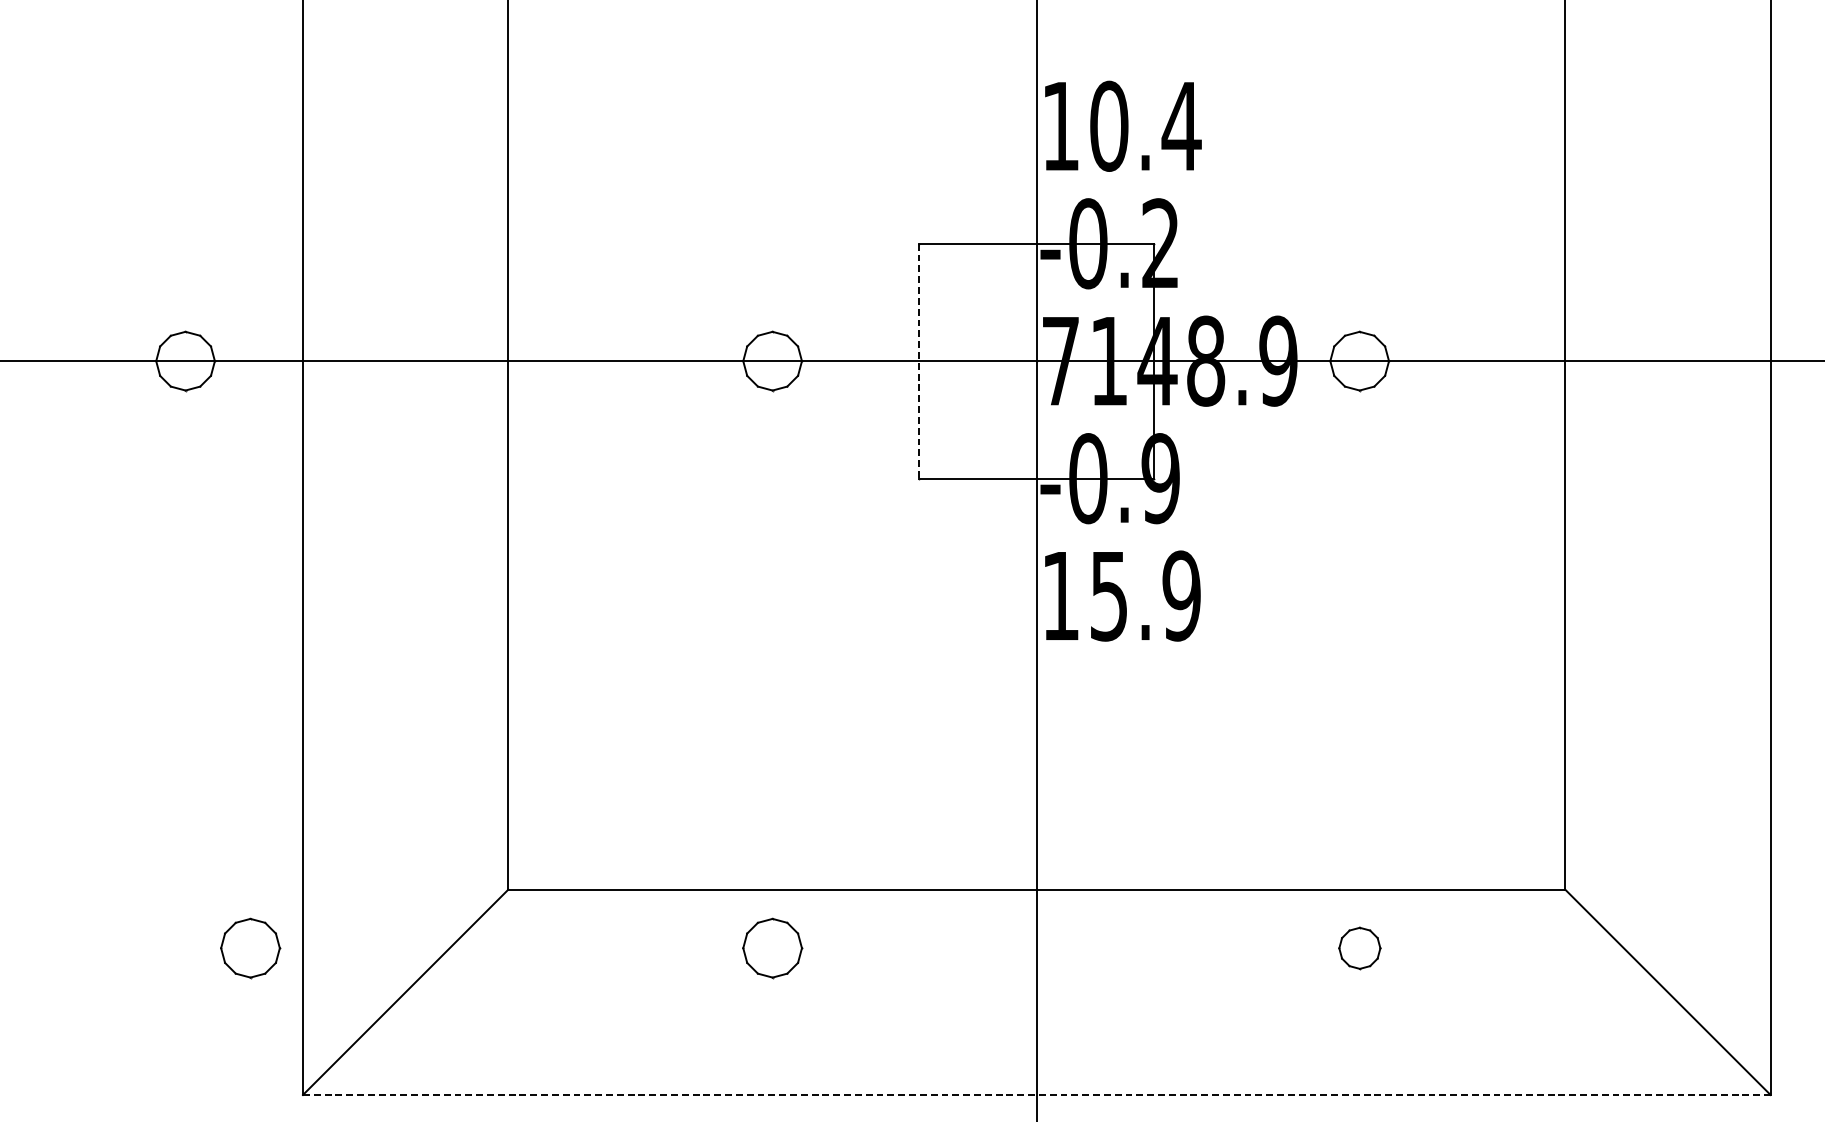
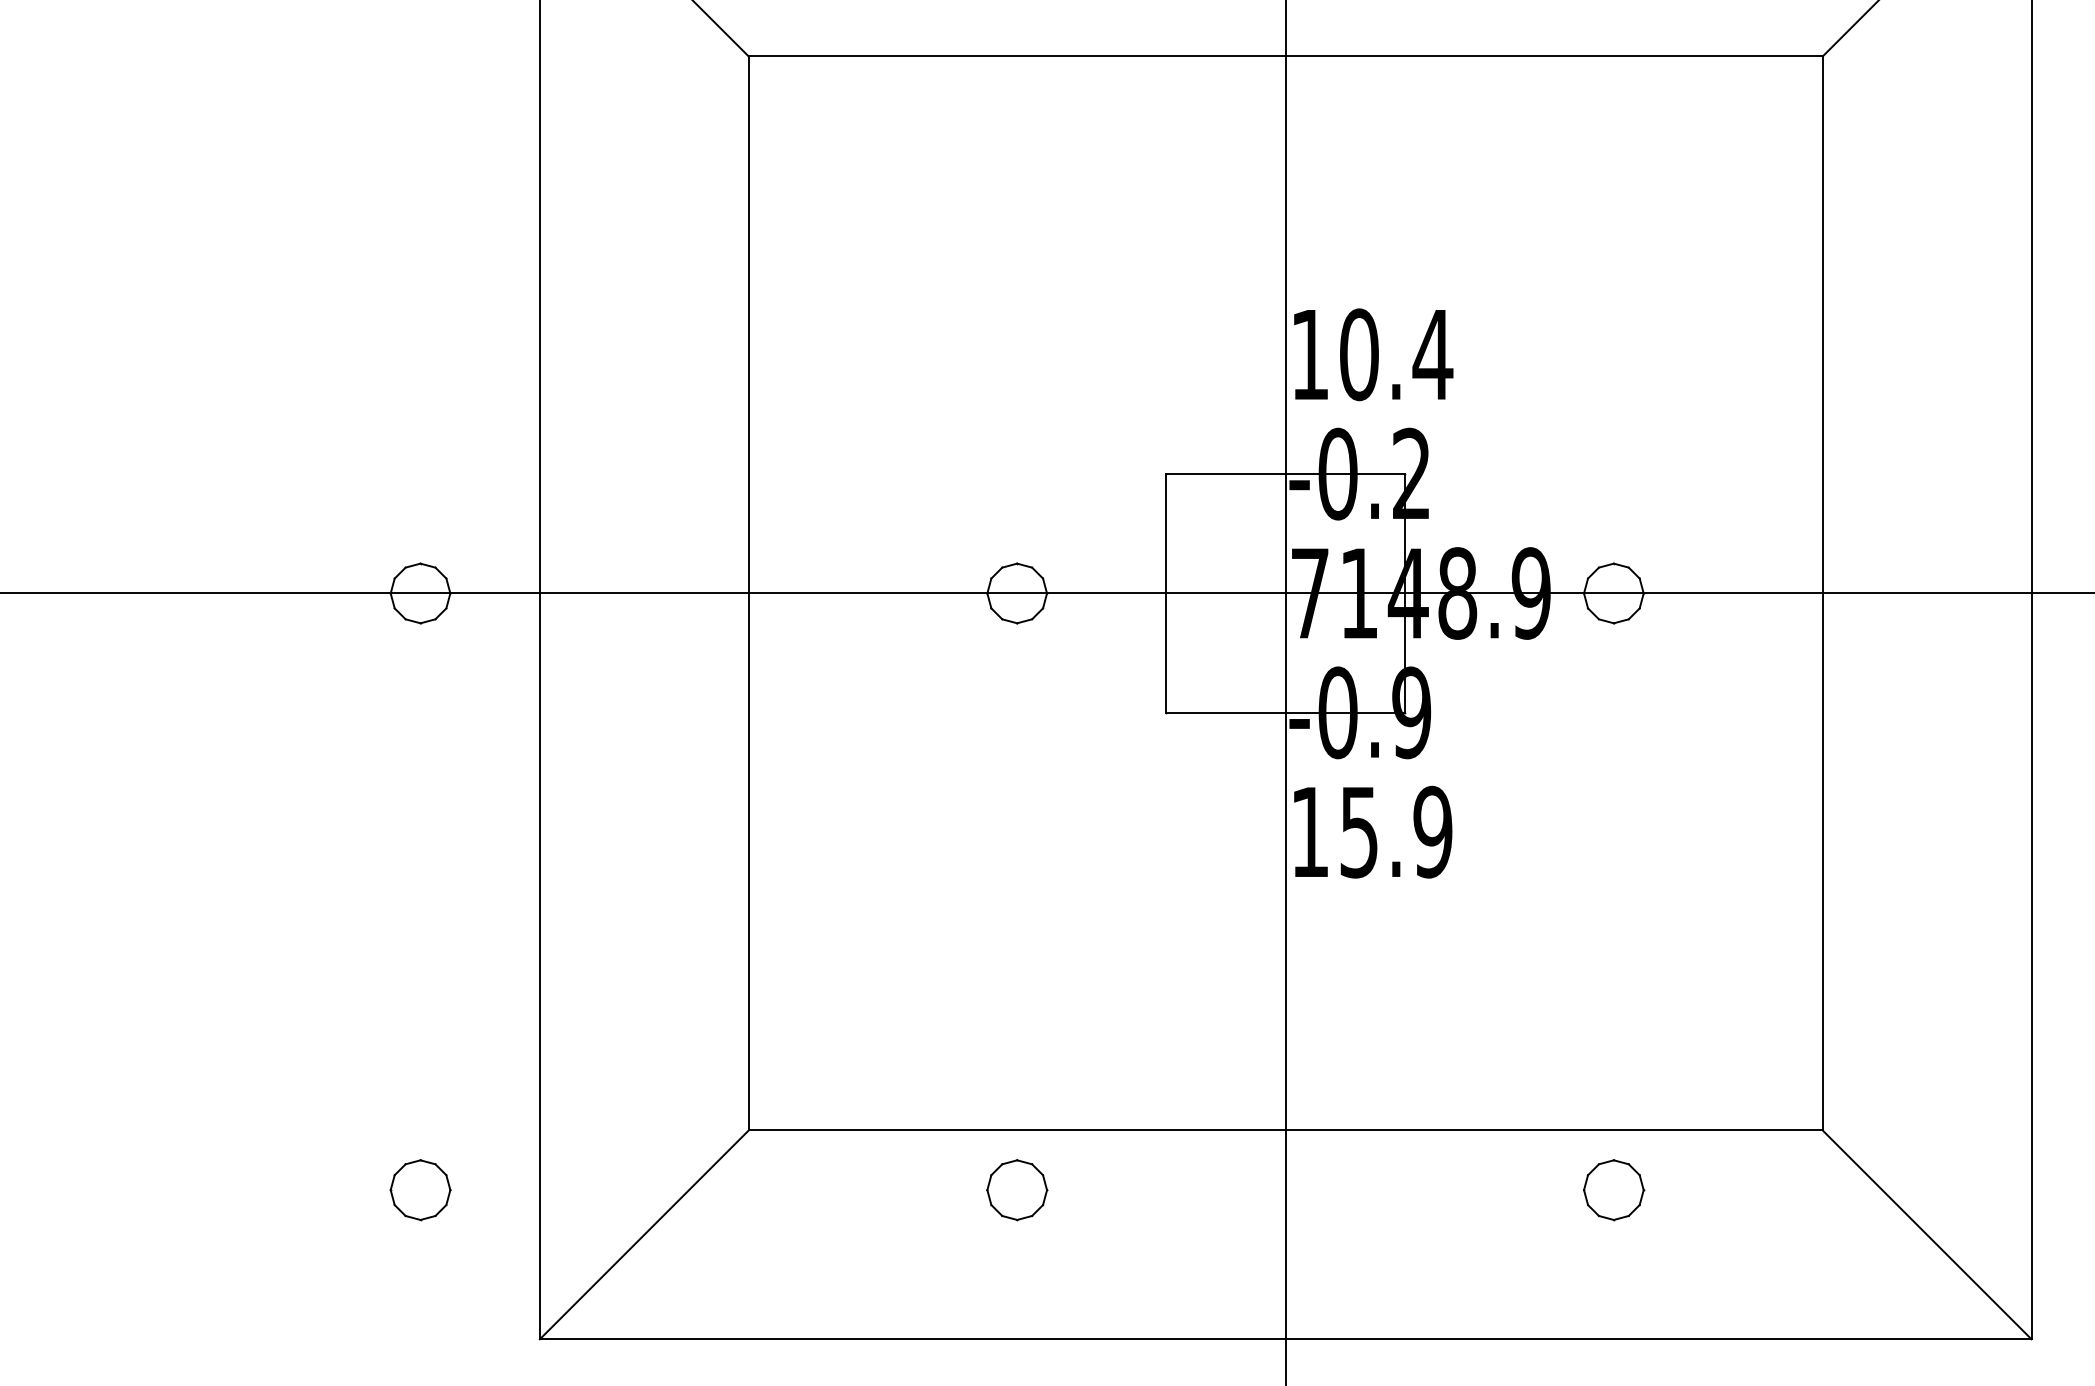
line: (919, 361) -> (1166, 593), dashed -> solid
part: (250, 948) -> (420, 1190), moved
part: (1360, 948) -> (1614, 1190), size x1.43
line: (1036, 1095) -> (1285, 1339), dashed -> solid

